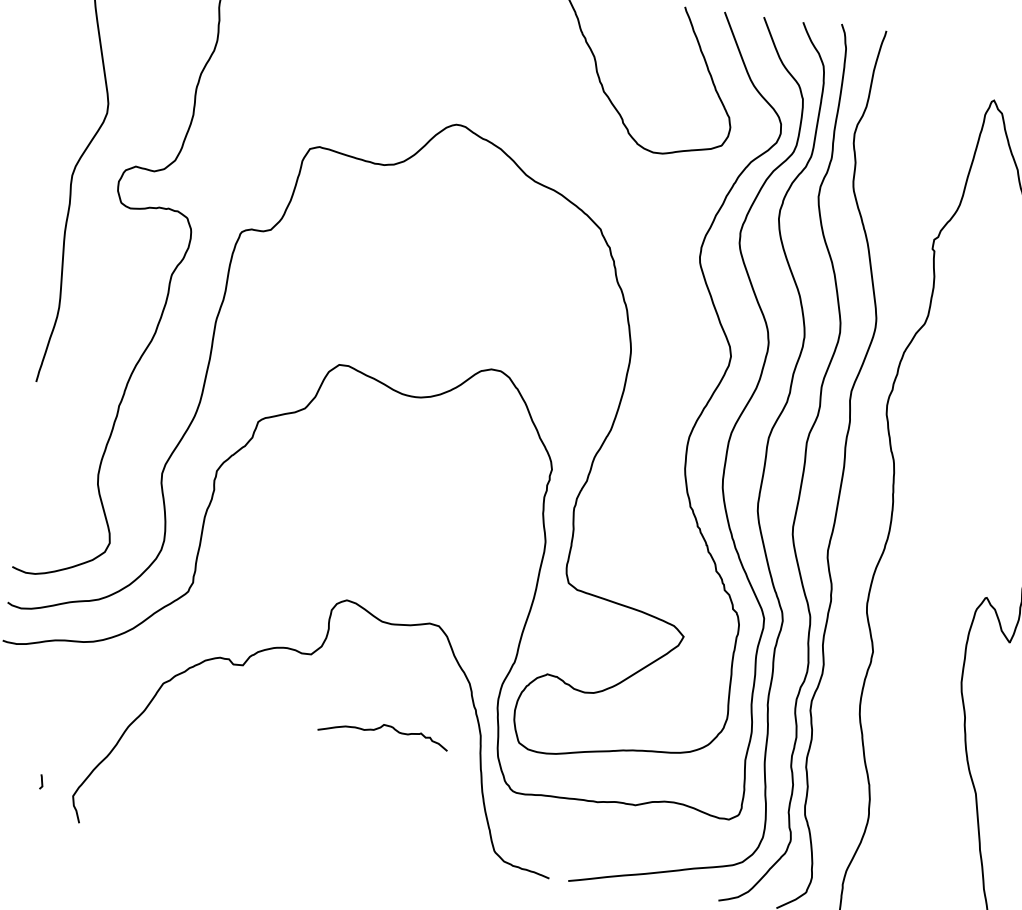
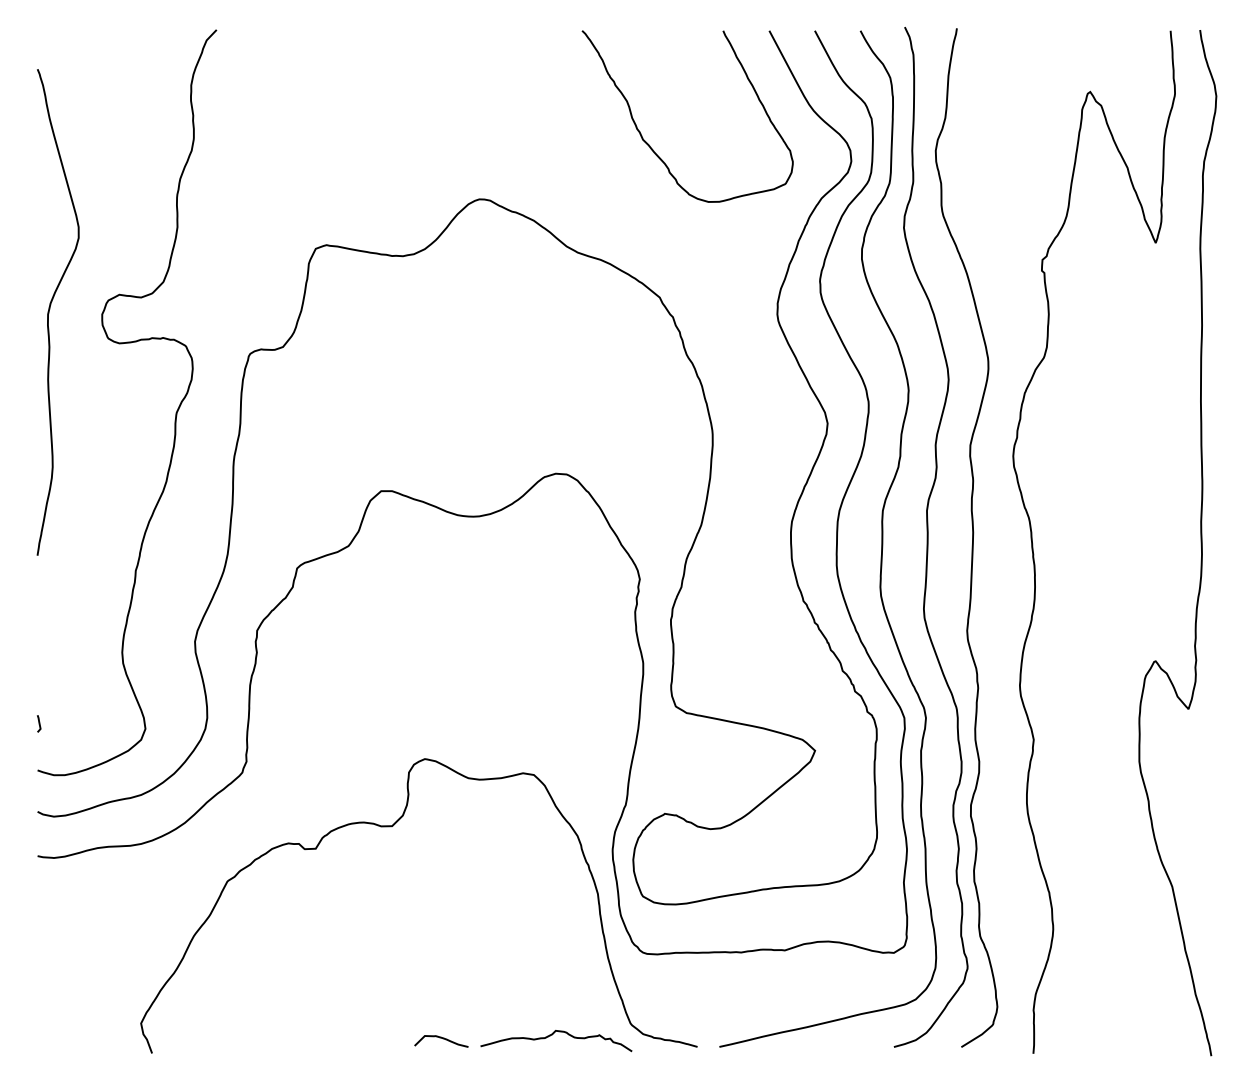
curve: (380, 728) -> (552, 1035), moved
line: (42, 781) -> (39, 723), moved
curve: (331, 843) -> (443, 1039), added

